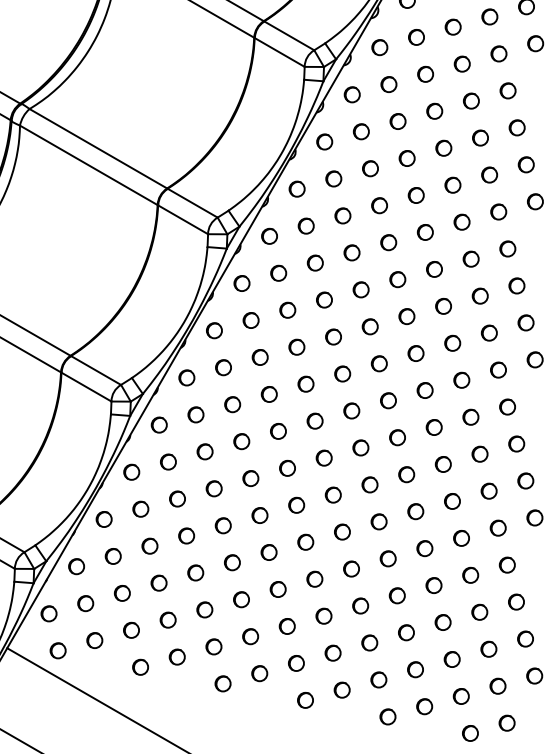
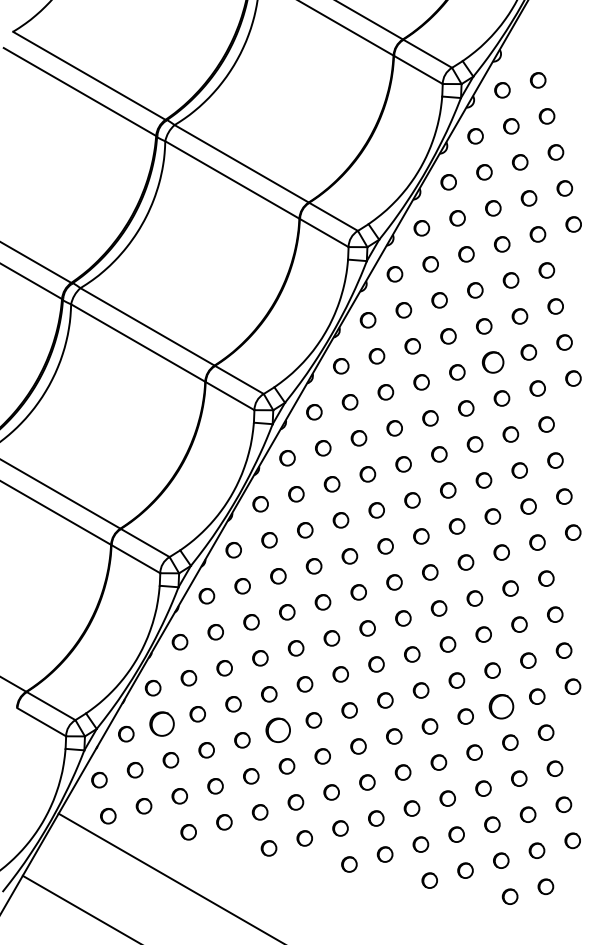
part: (452, 185) -> (492, 362), size x1.4
circle: (461, 538) -> (501, 706), size x1.6
part: (112, 556) -> (161, 724), size x1.6
part: (231, 562) -> (277, 730), size x1.6

